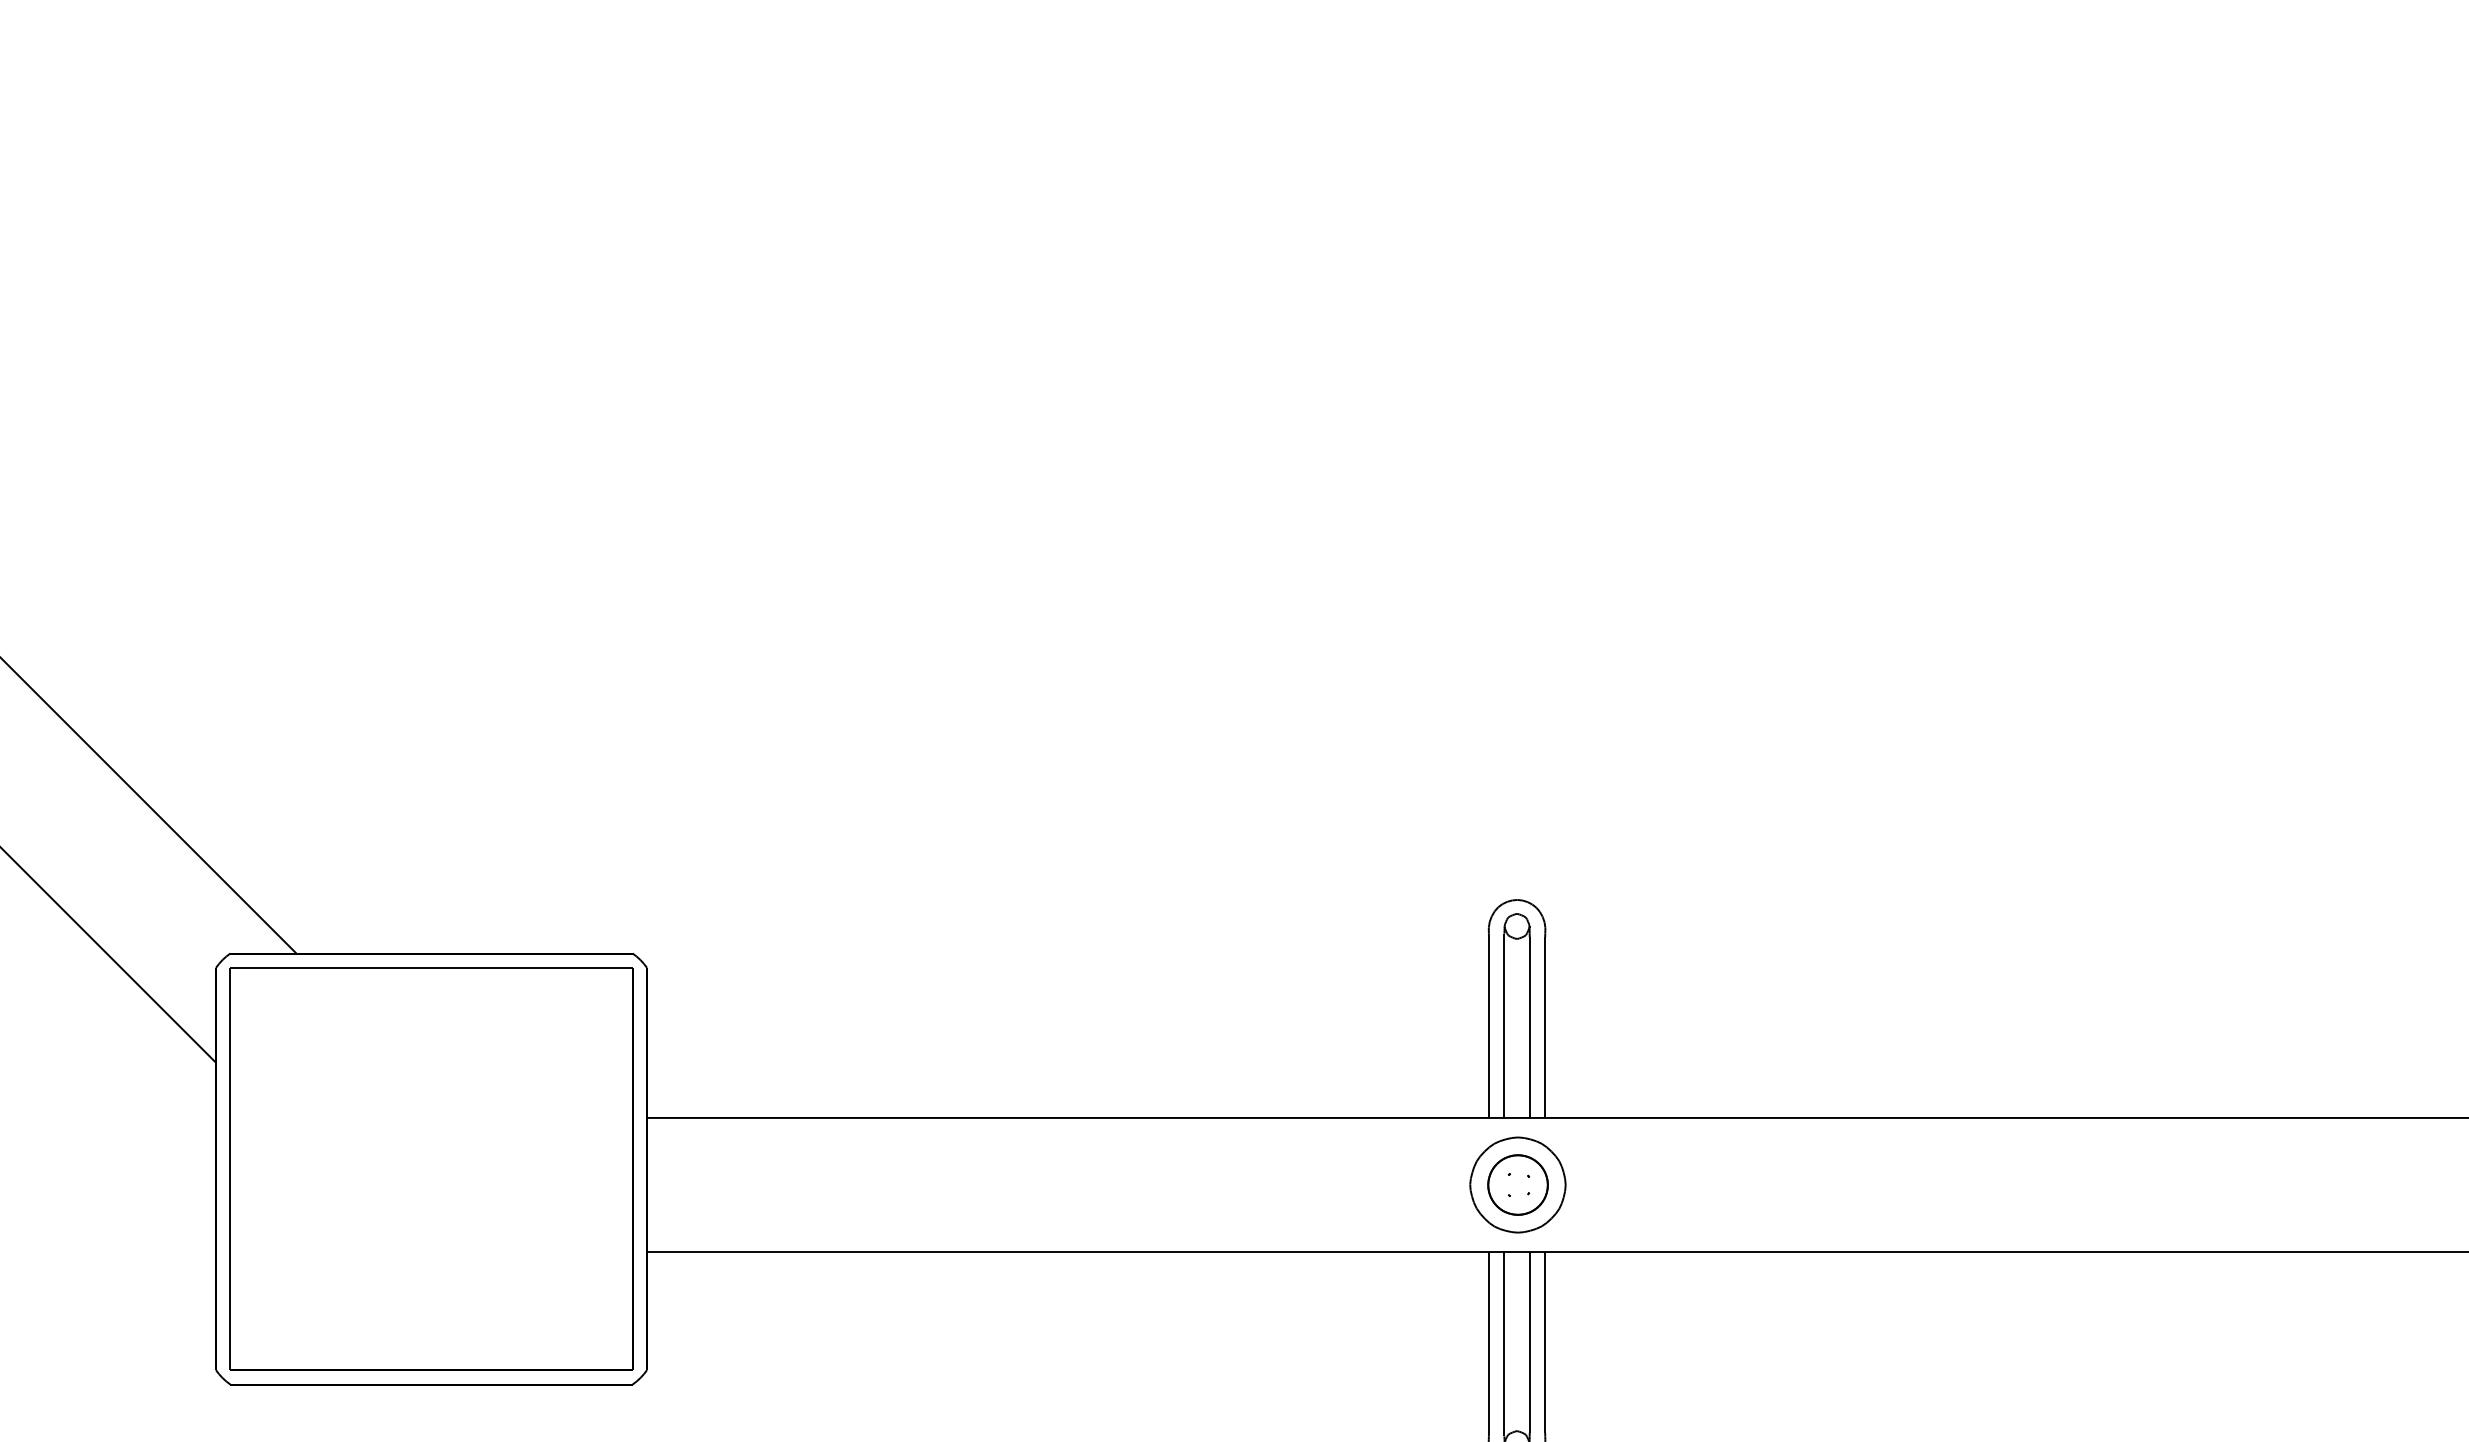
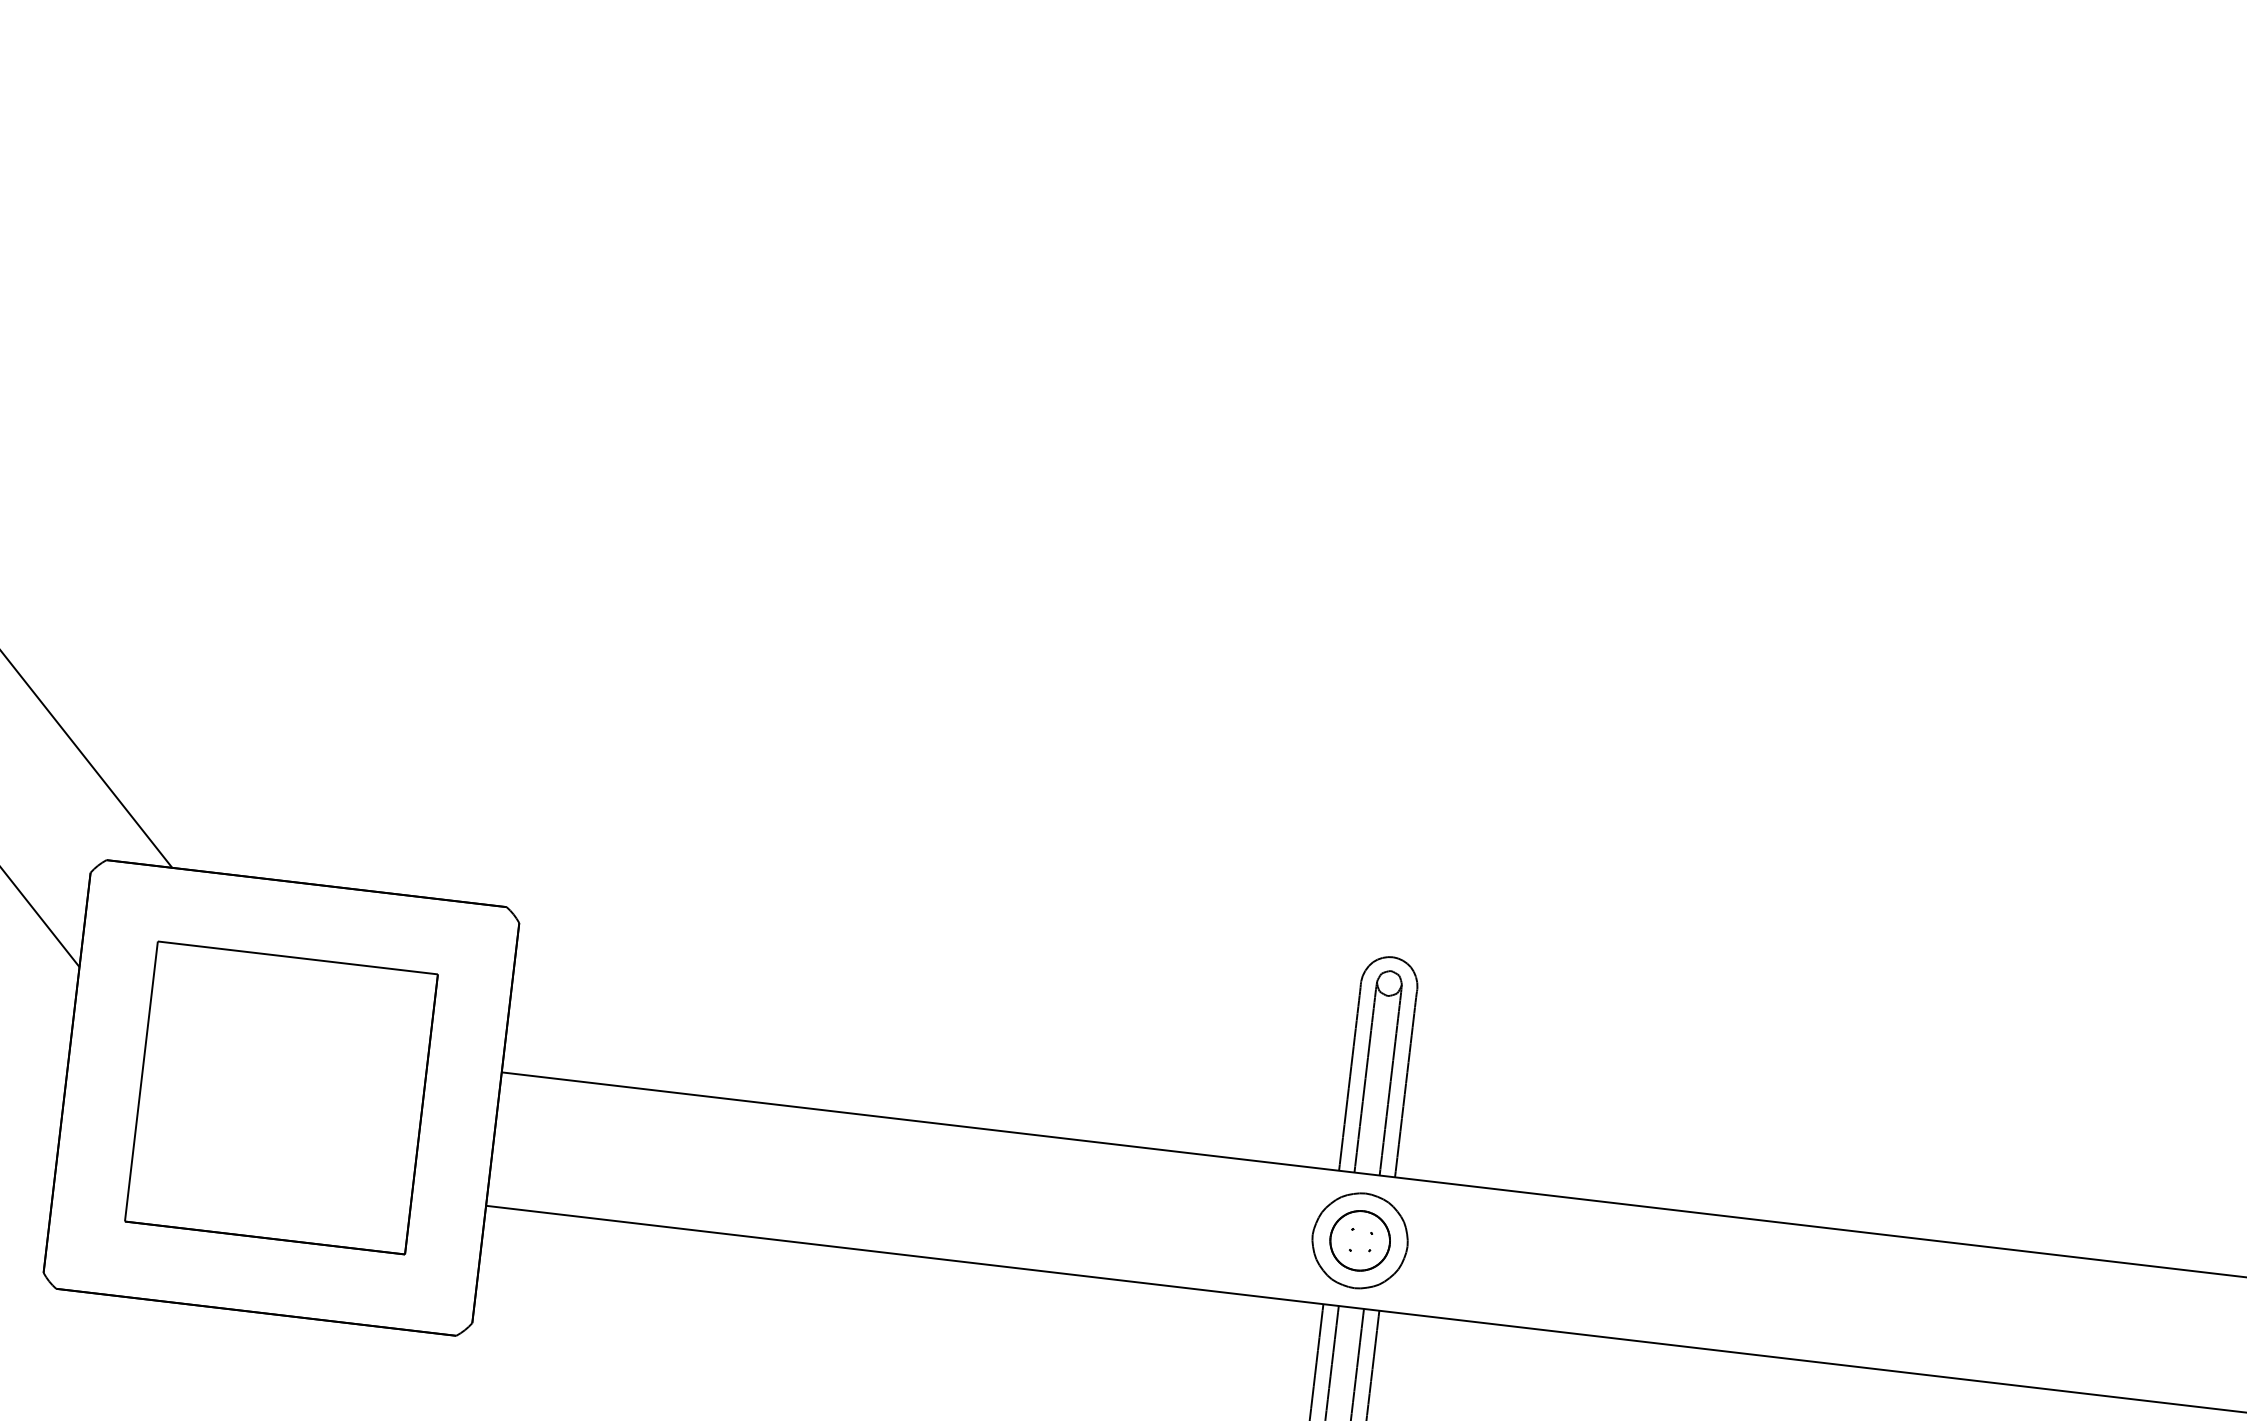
part: (431, 1168) -> (281, 1097), size x0.7

